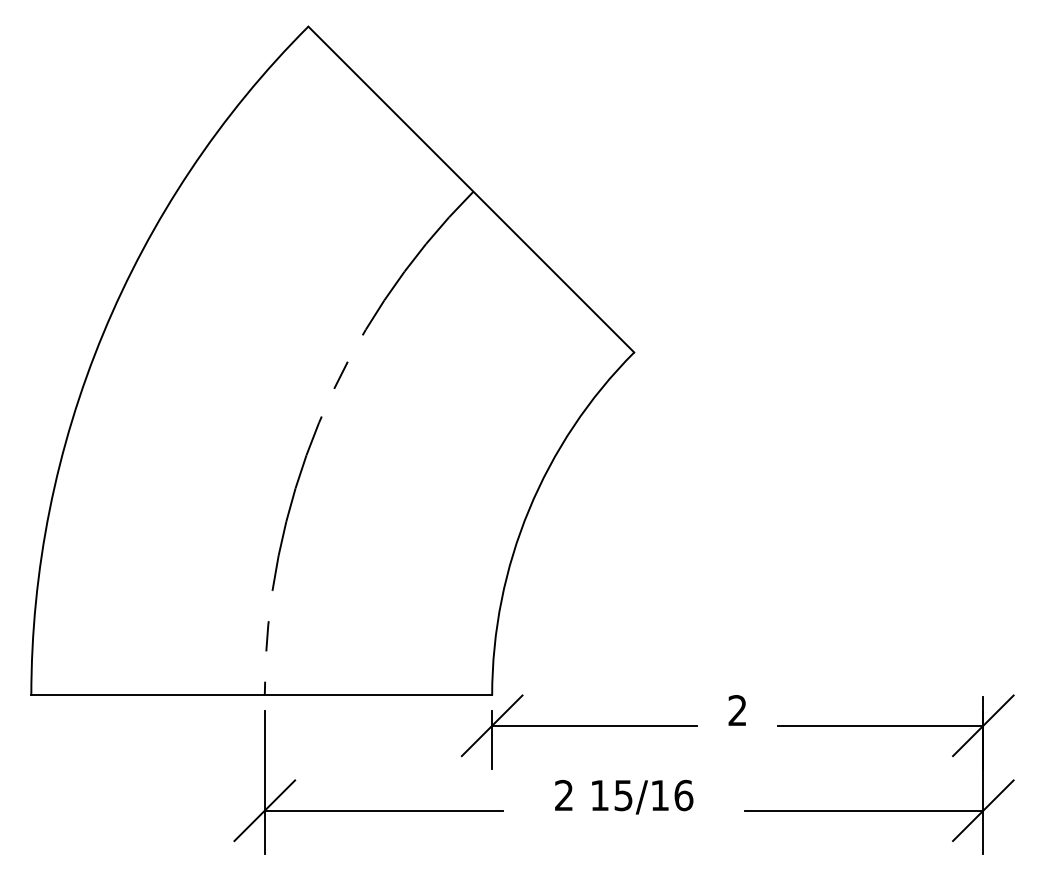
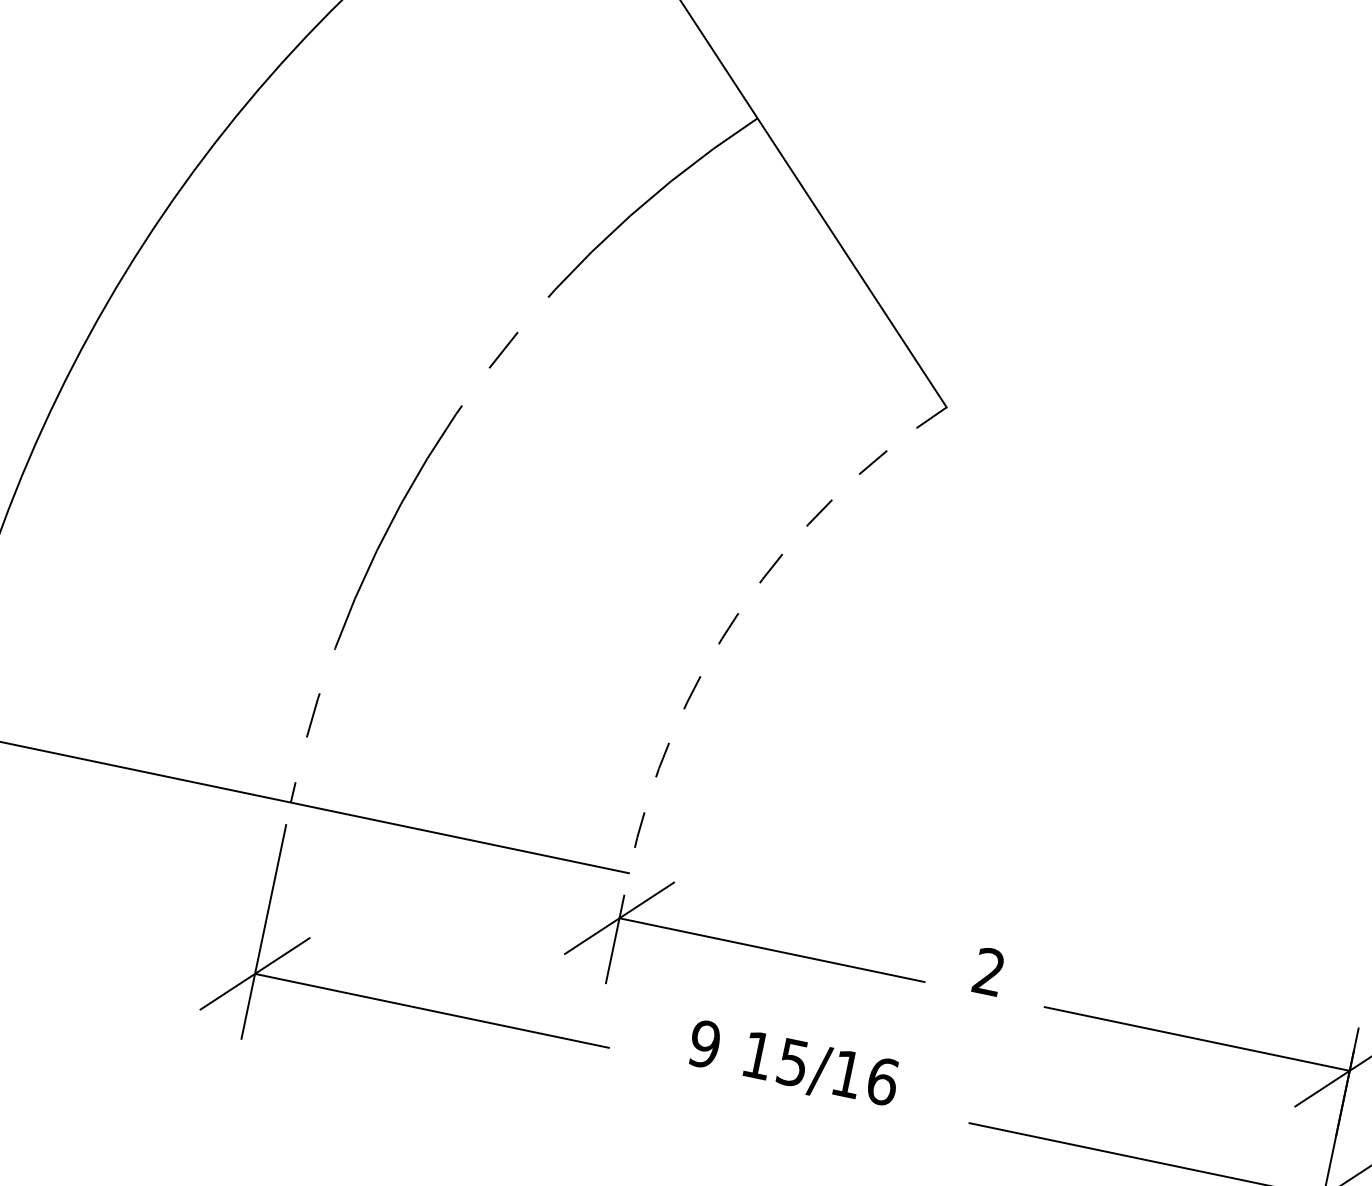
arc: (529, 509) -> (742, 608), solid -> dashed
text: (563, 795) -> (703, 1044), 2 -> 9

